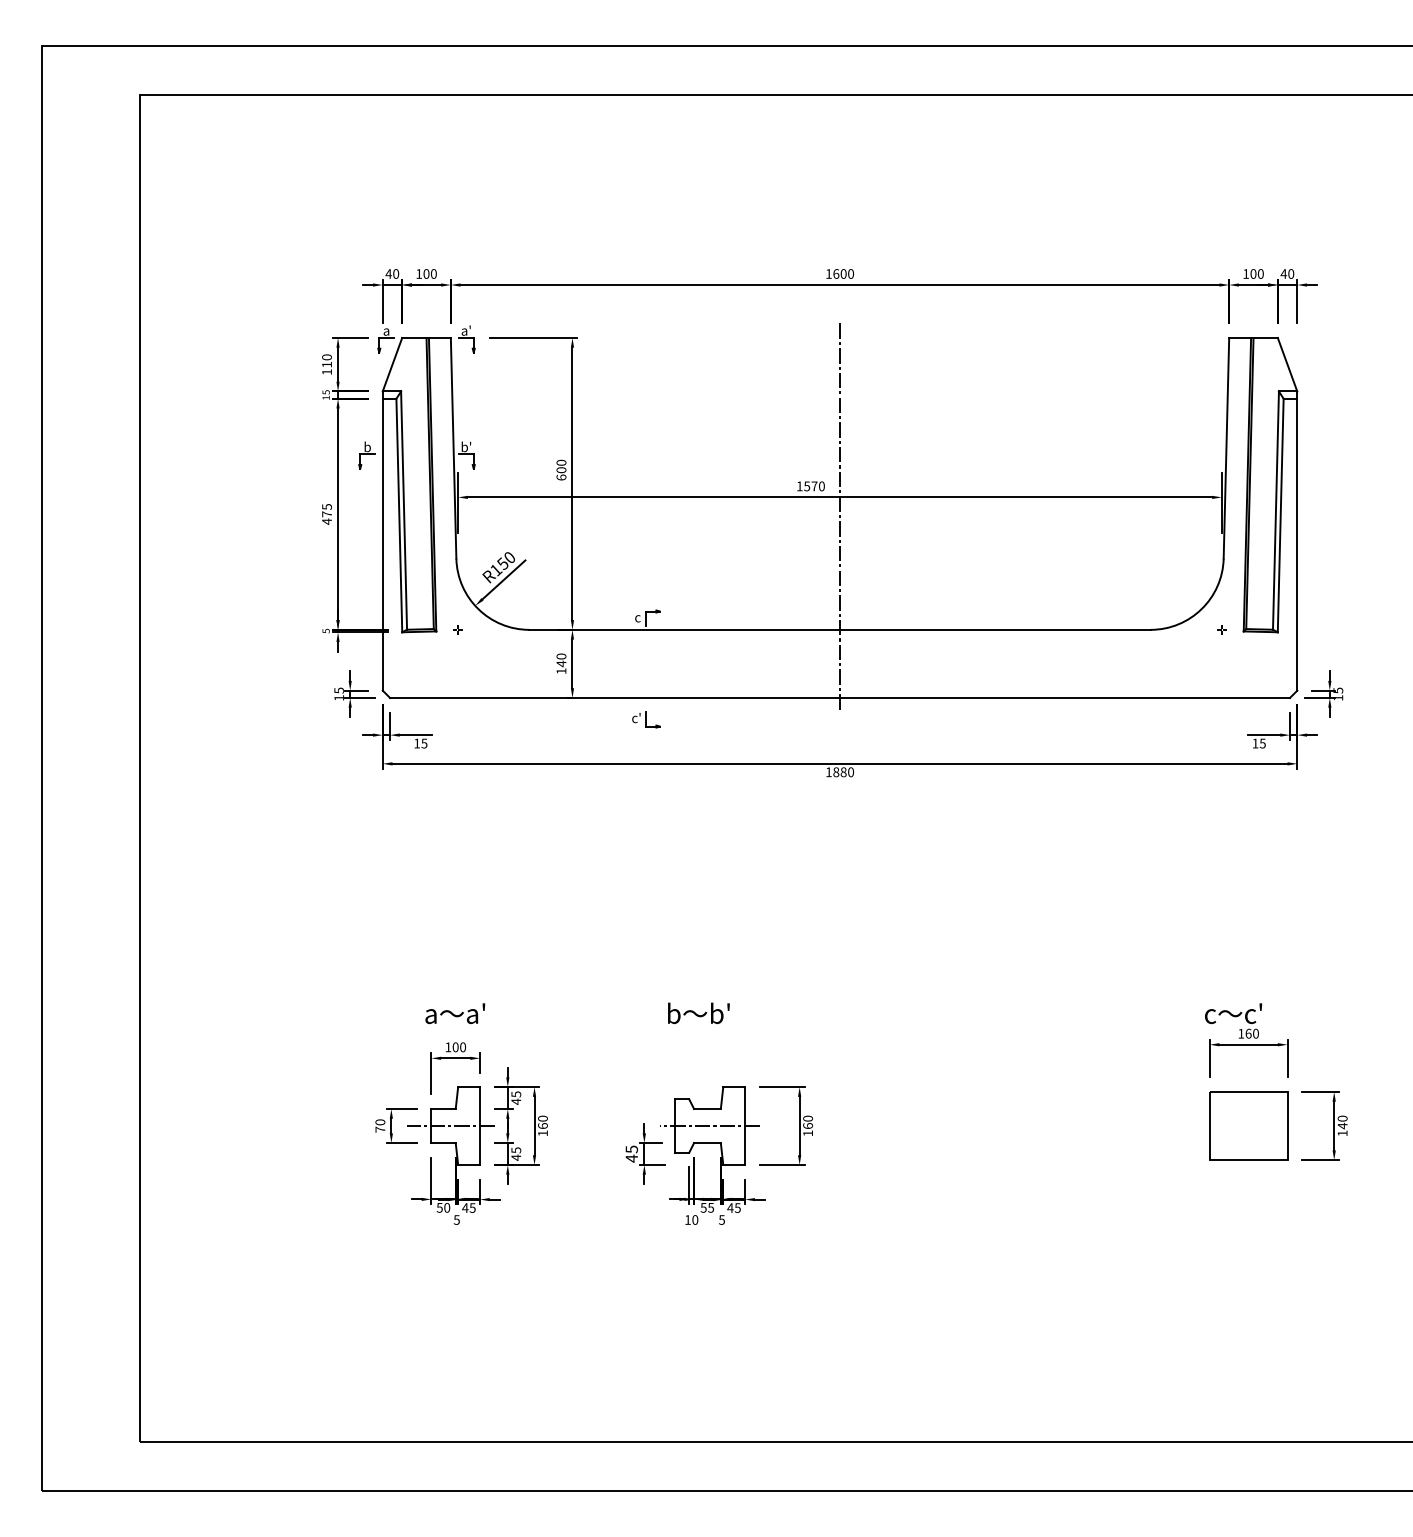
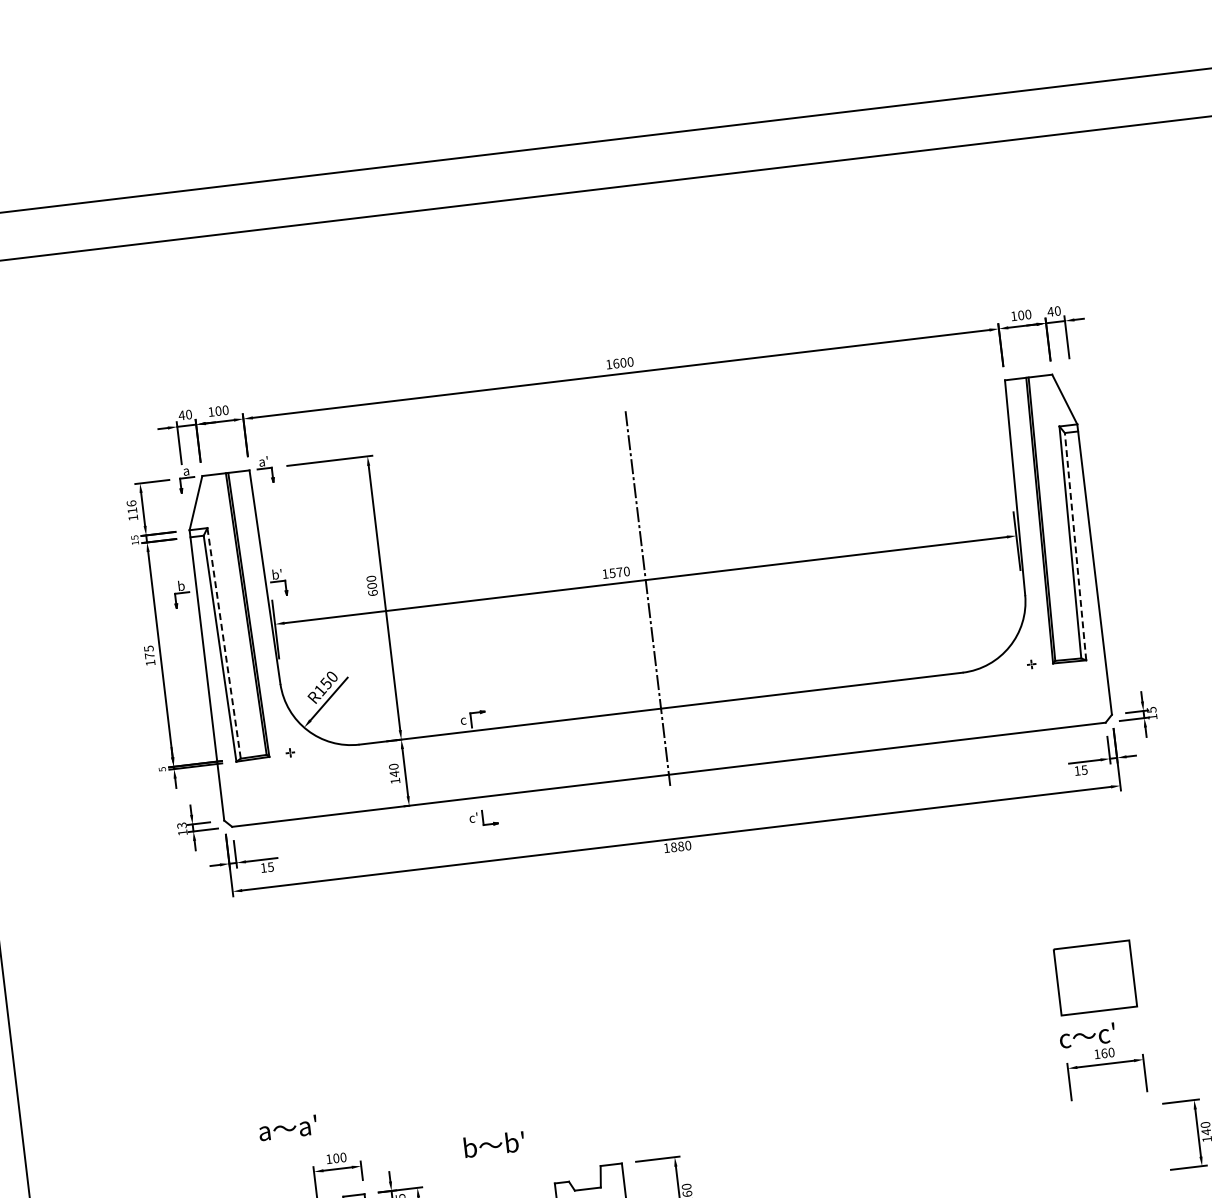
text: (326, 357) -> (131, 503), 110 -> 116
line: (404, 511) -> (224, 644), solid -> dashed
line: (1280, 515) -> (1075, 546), solid -> dashed
text: (326, 521) -> (150, 662), 475 -> 175
text: (338, 690) -> (181, 825), 15 -> 13
text: (455, 1013) -> (288, 1127), moved
text: (698, 1013) -> (493, 1144), moved
part: (1248, 1125) -> (1095, 977), moved

